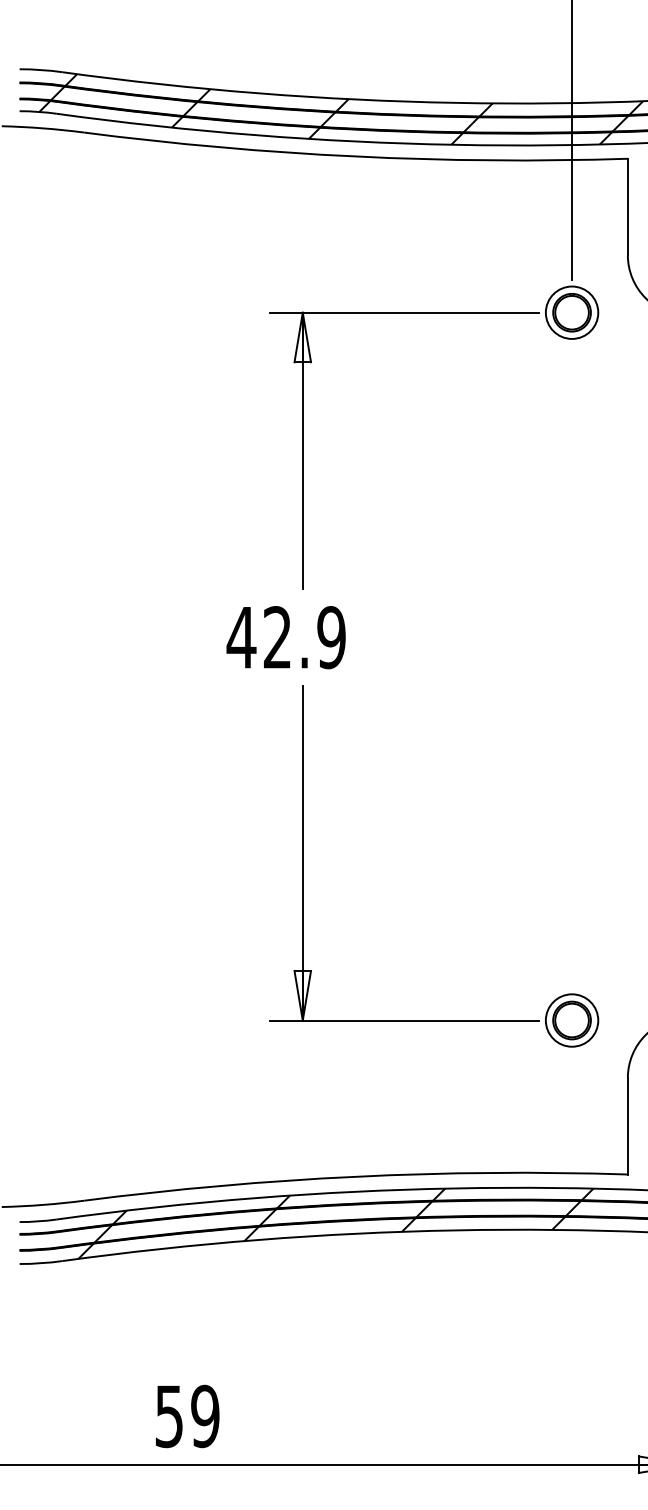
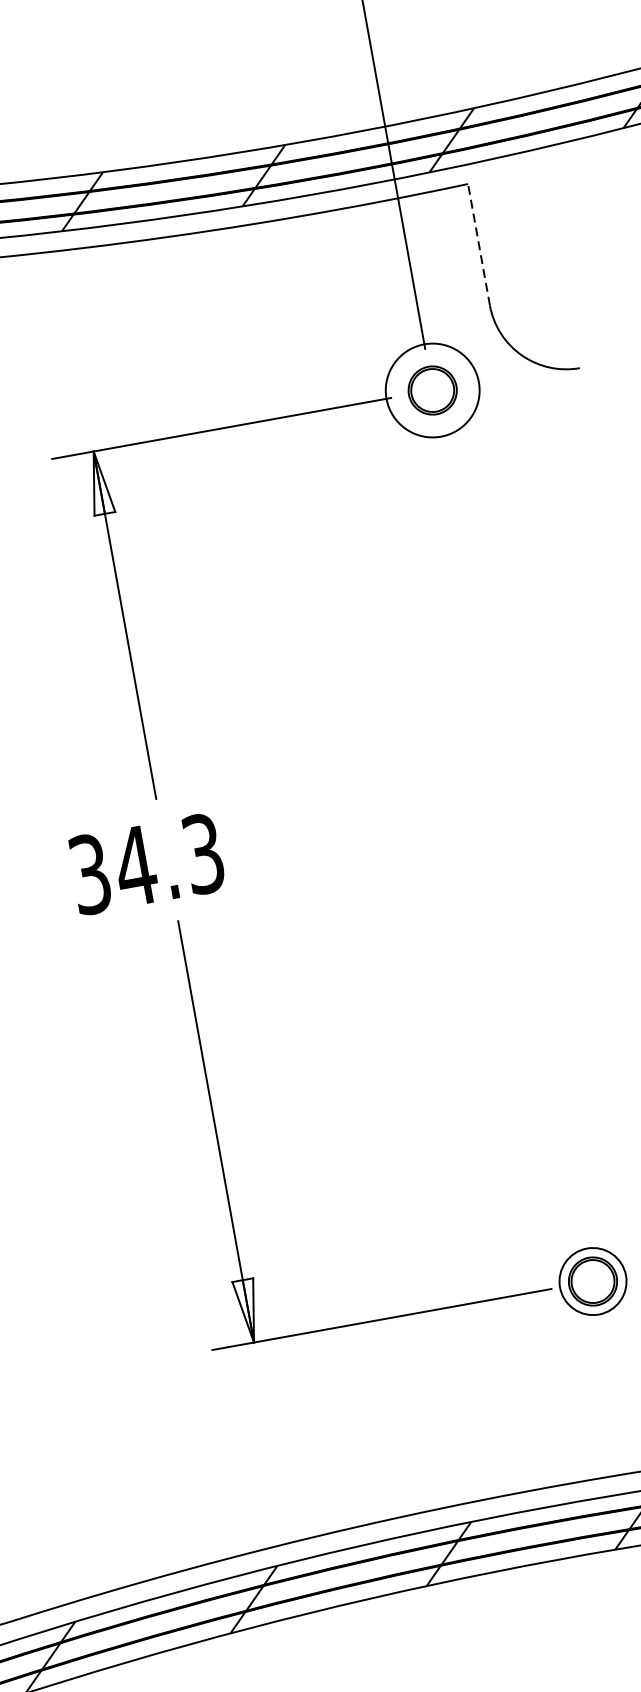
line: (627, 206) -> (478, 244), solid -> dashed
circle: (571, 312) -> (431, 390), size x1.4
text: (285, 637) -> (145, 864), 42.9 -> 34.3

